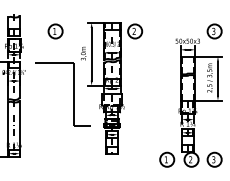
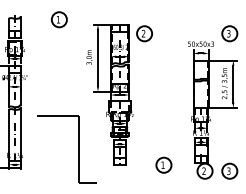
part: (55, 31) -> (59, 19), moved
part: (73, 94) -> (78, 149), moved
part: (166, 159) -> (163, 164), moved

